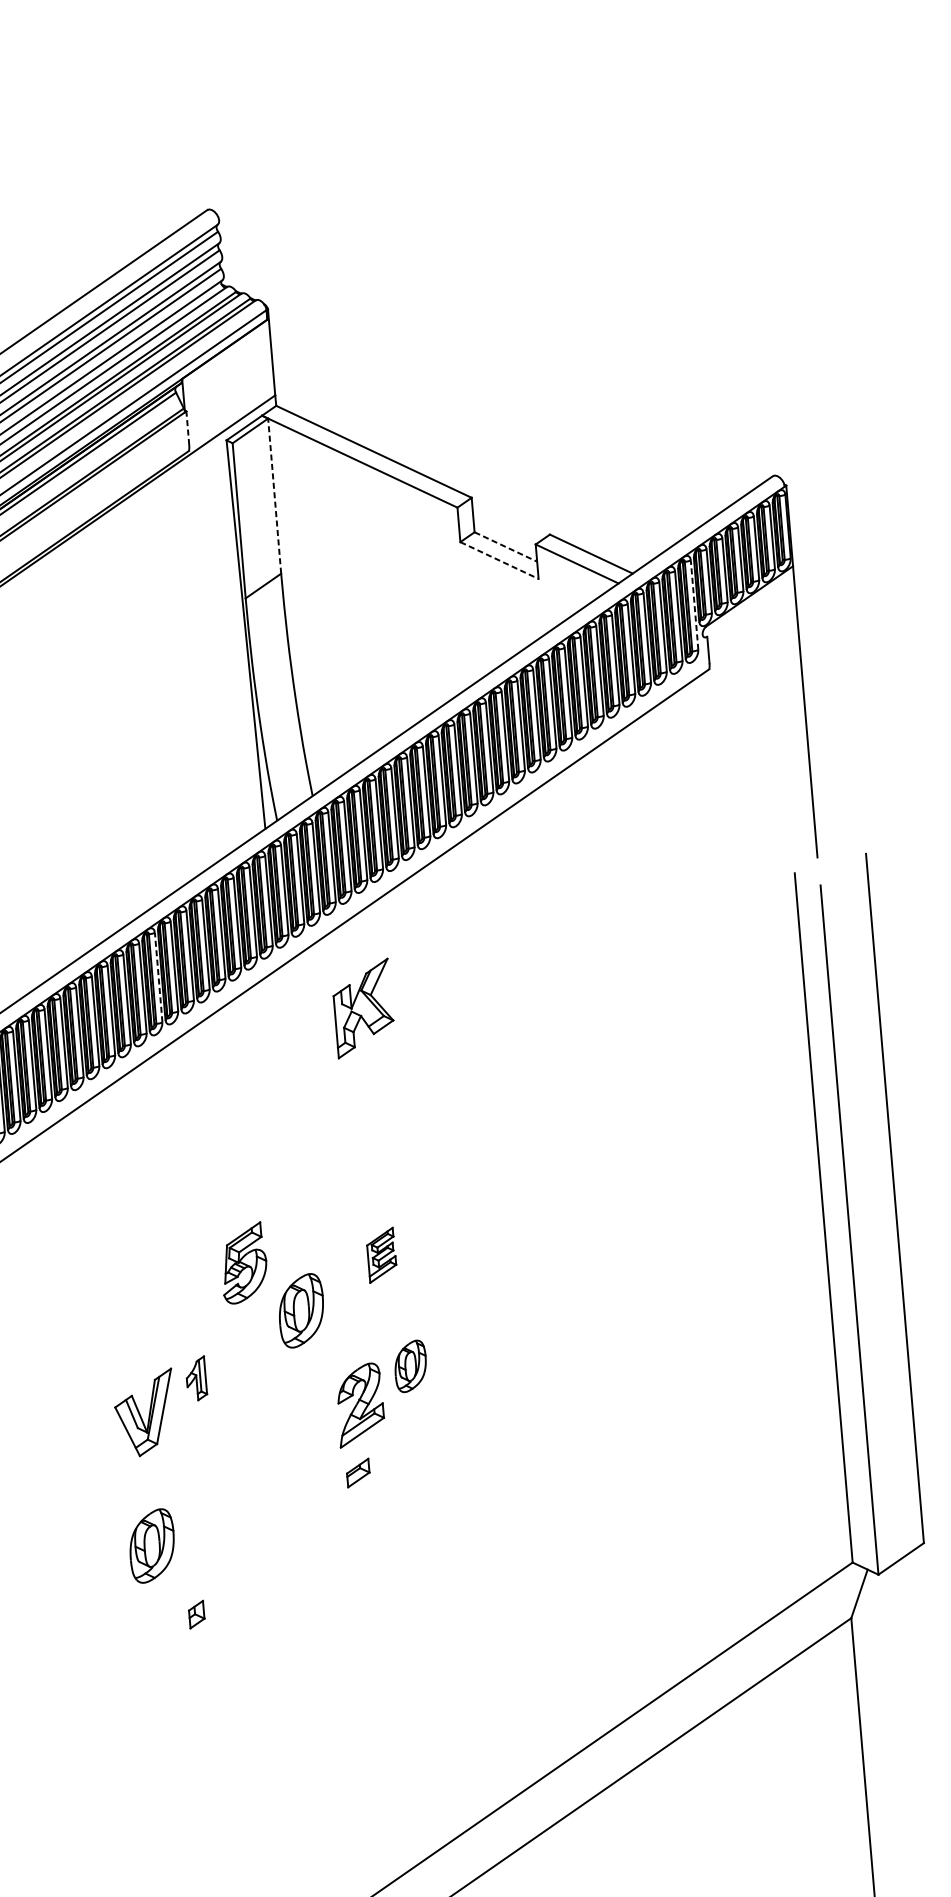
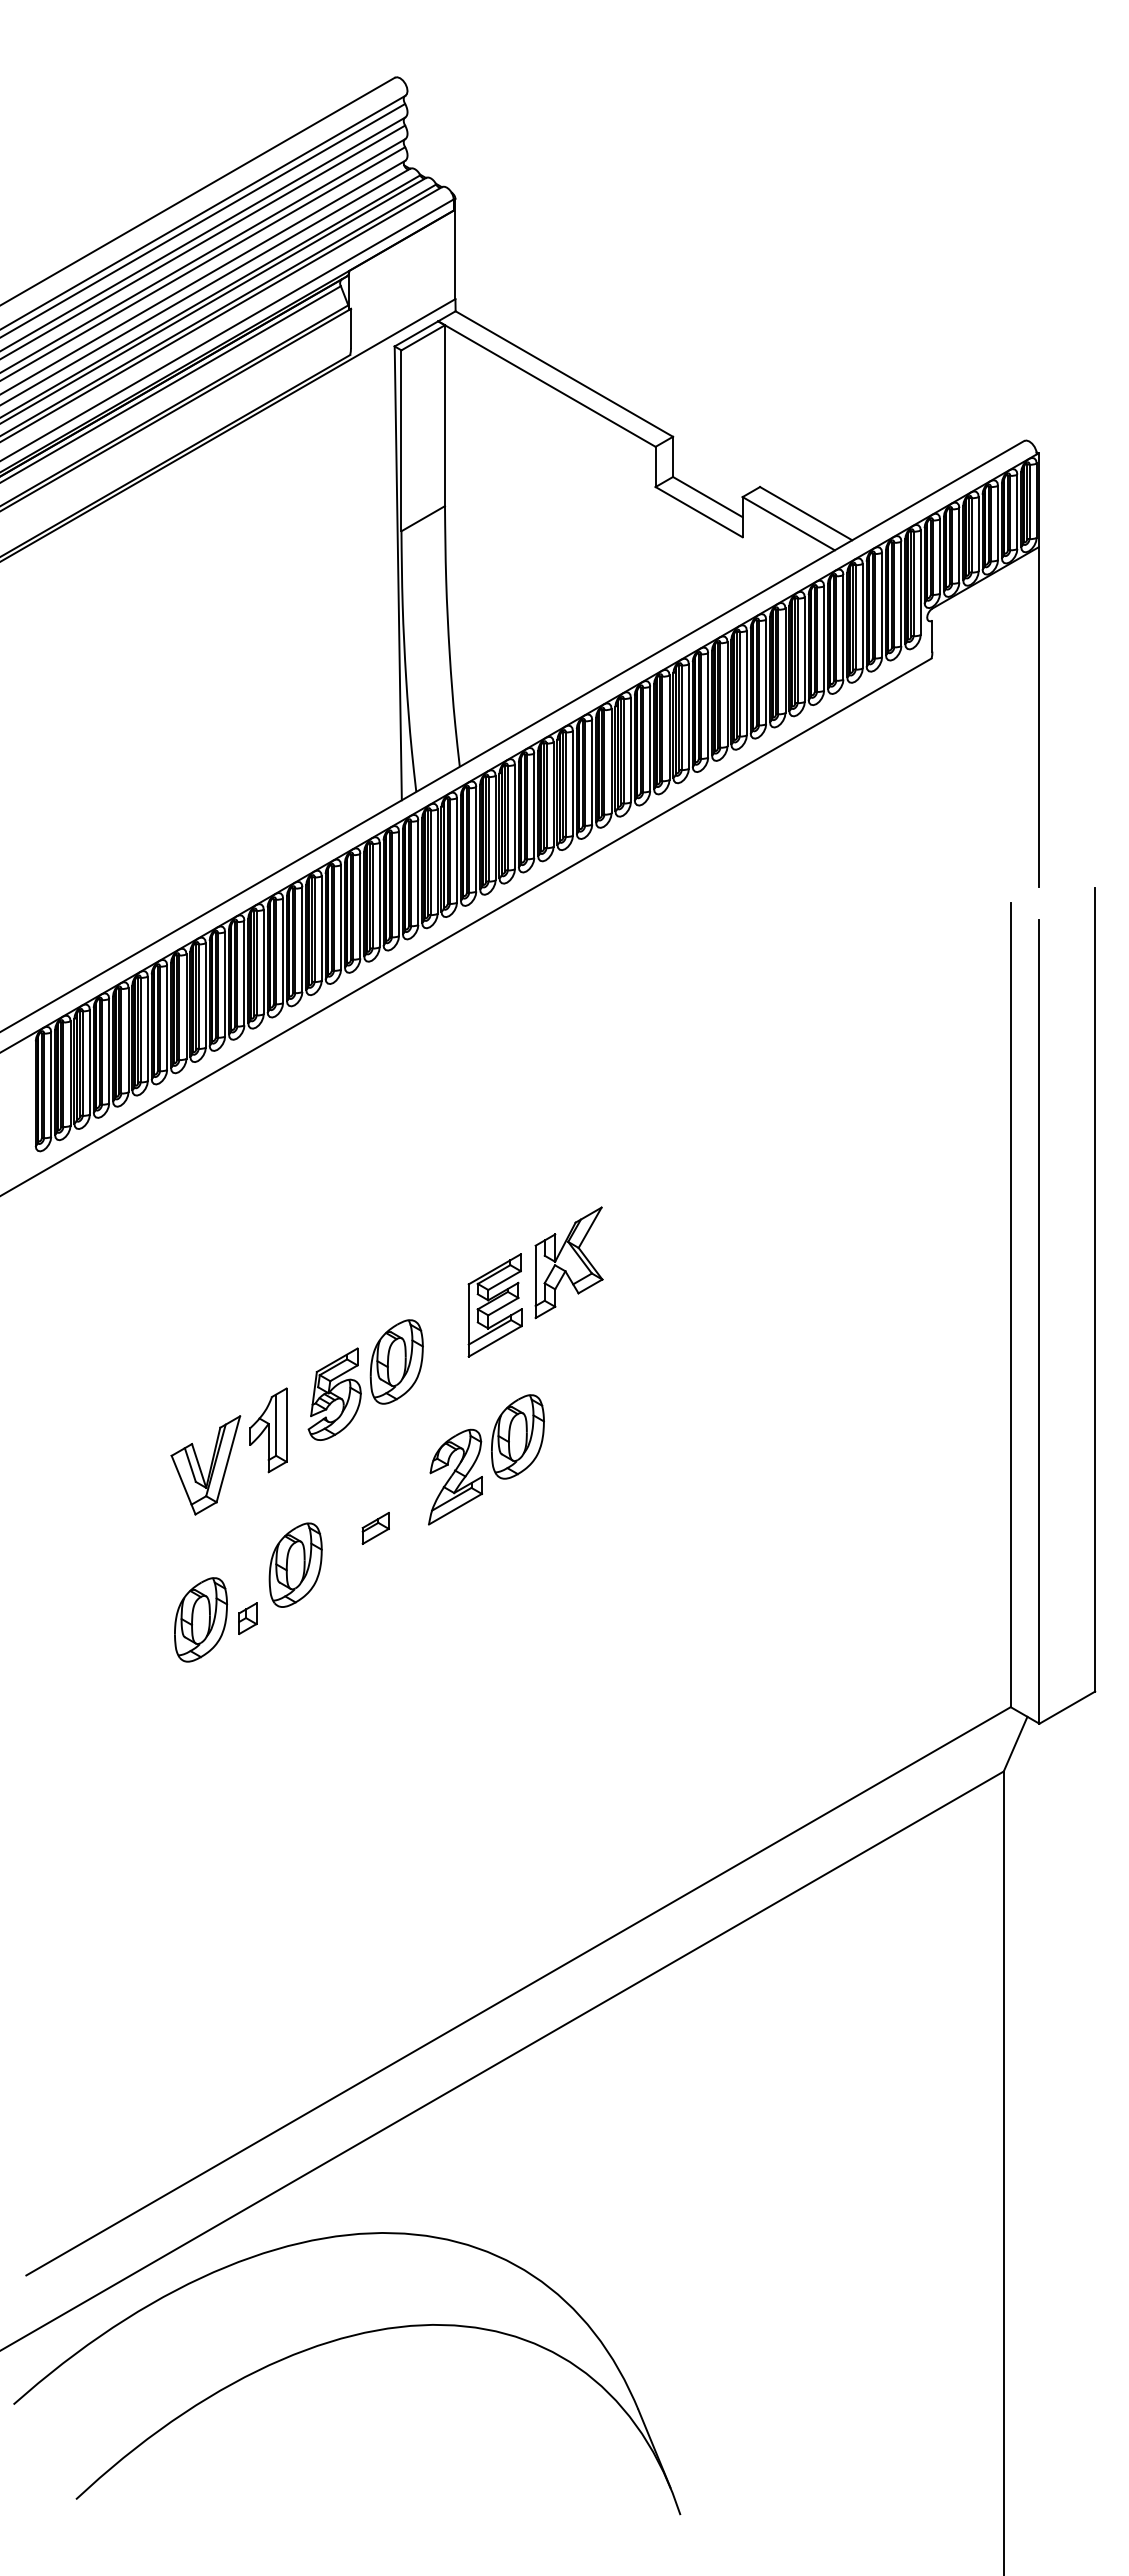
line: (187, 428) -> (350, 328), dashed -> solid
line: (274, 495) -> (444, 415), dashed -> solid
line: (506, 547) -> (708, 497), dashed -> solid
line: (499, 560) -> (699, 512), dashed -> solid
line: (694, 604) -> (920, 582), dashed -> solid
line: (158, 977) -> (263, 961), dashed -> solid
part: (363, 1008) -> (568, 1262), moved
part: (381, 1255) -> (494, 1305), size x1.67
part: (243, 1262) -> (334, 1393), moved
part: (410, 1366) -> (517, 1436), size x1.43
part: (196, 1378) -> (268, 1430), size x1.67
part: (358, 1473) -> (375, 1528), moved
part: (229, 1491) -> (295, 1564), added
part: (196, 1614) -> (247, 1618), moved

